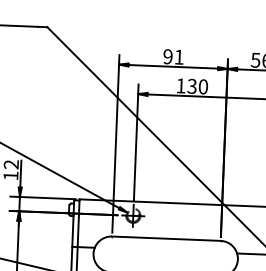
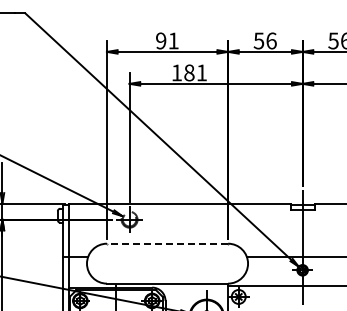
text: (197, 86) -> (195, 72), 130 -> 181
line: (166, 238) -> (167, 243), solid -> dashed

